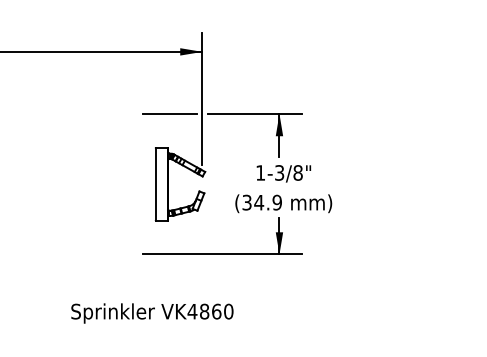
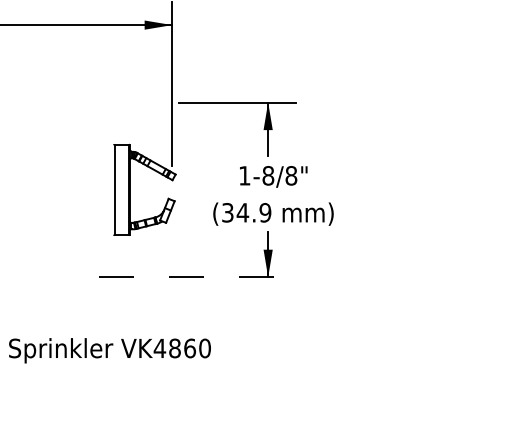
line: (169, 114) -> (131, 103), removed
text: (279, 172) -> (268, 175), 1-3/8" -> 1-8/8"
line: (223, 254) -> (198, 277), solid -> dashed

